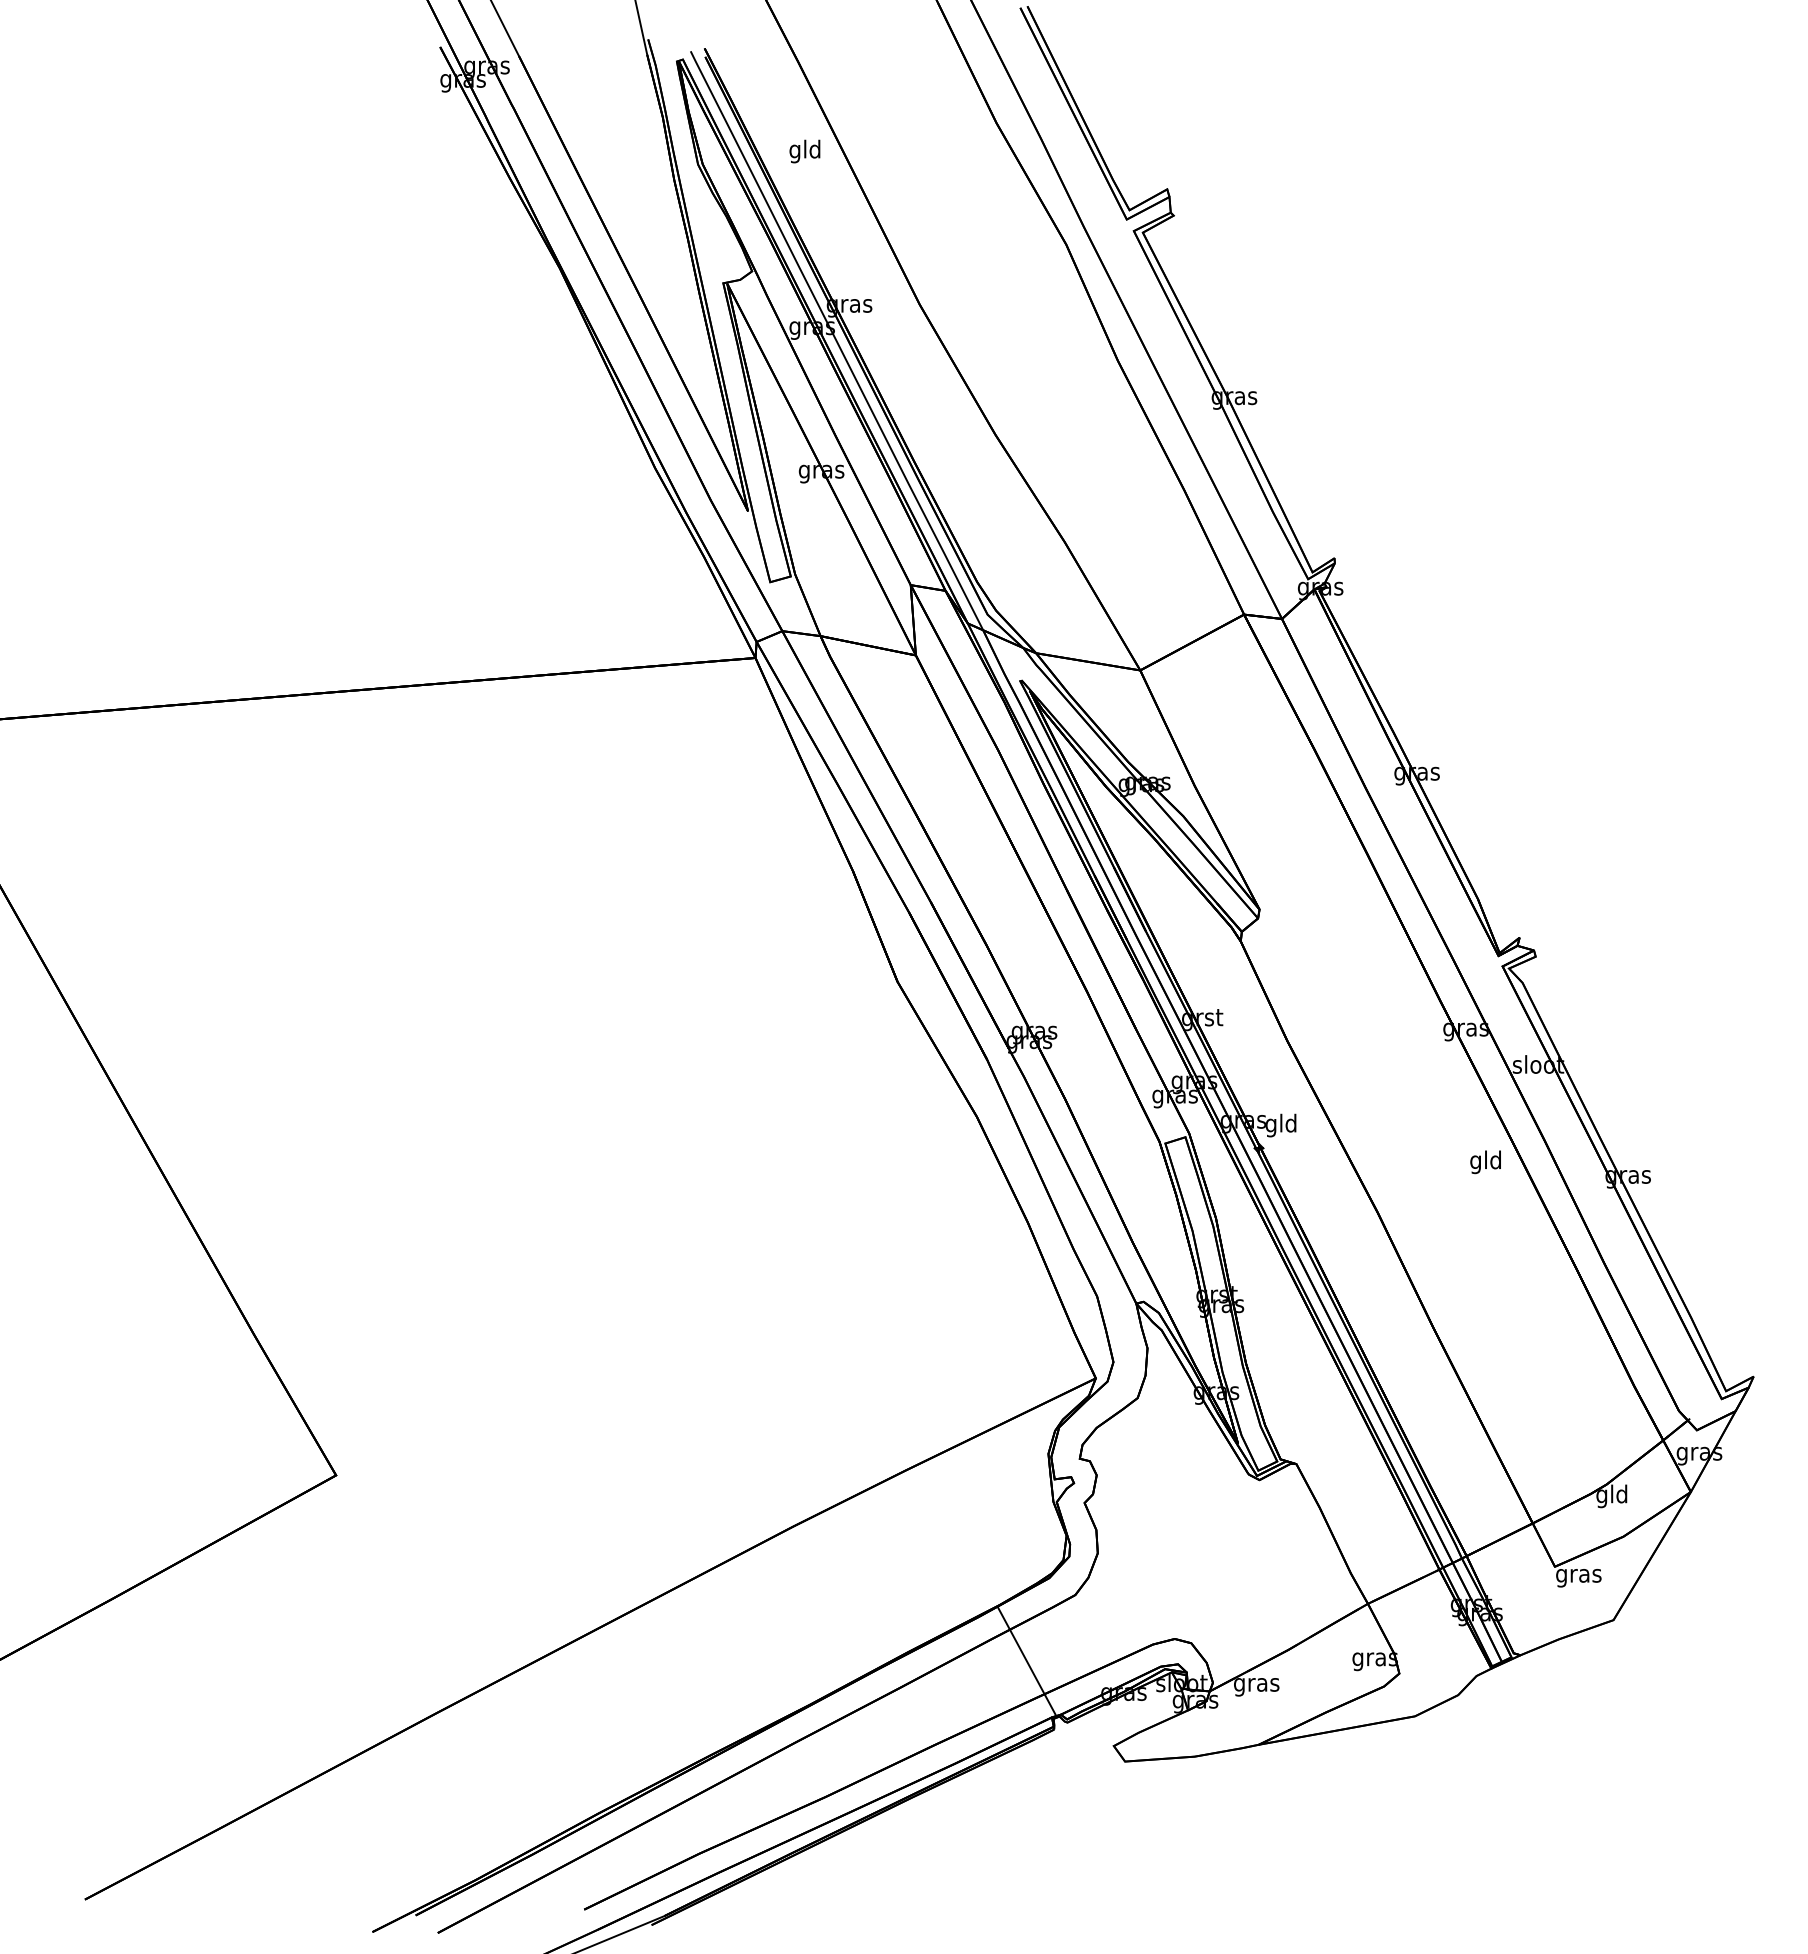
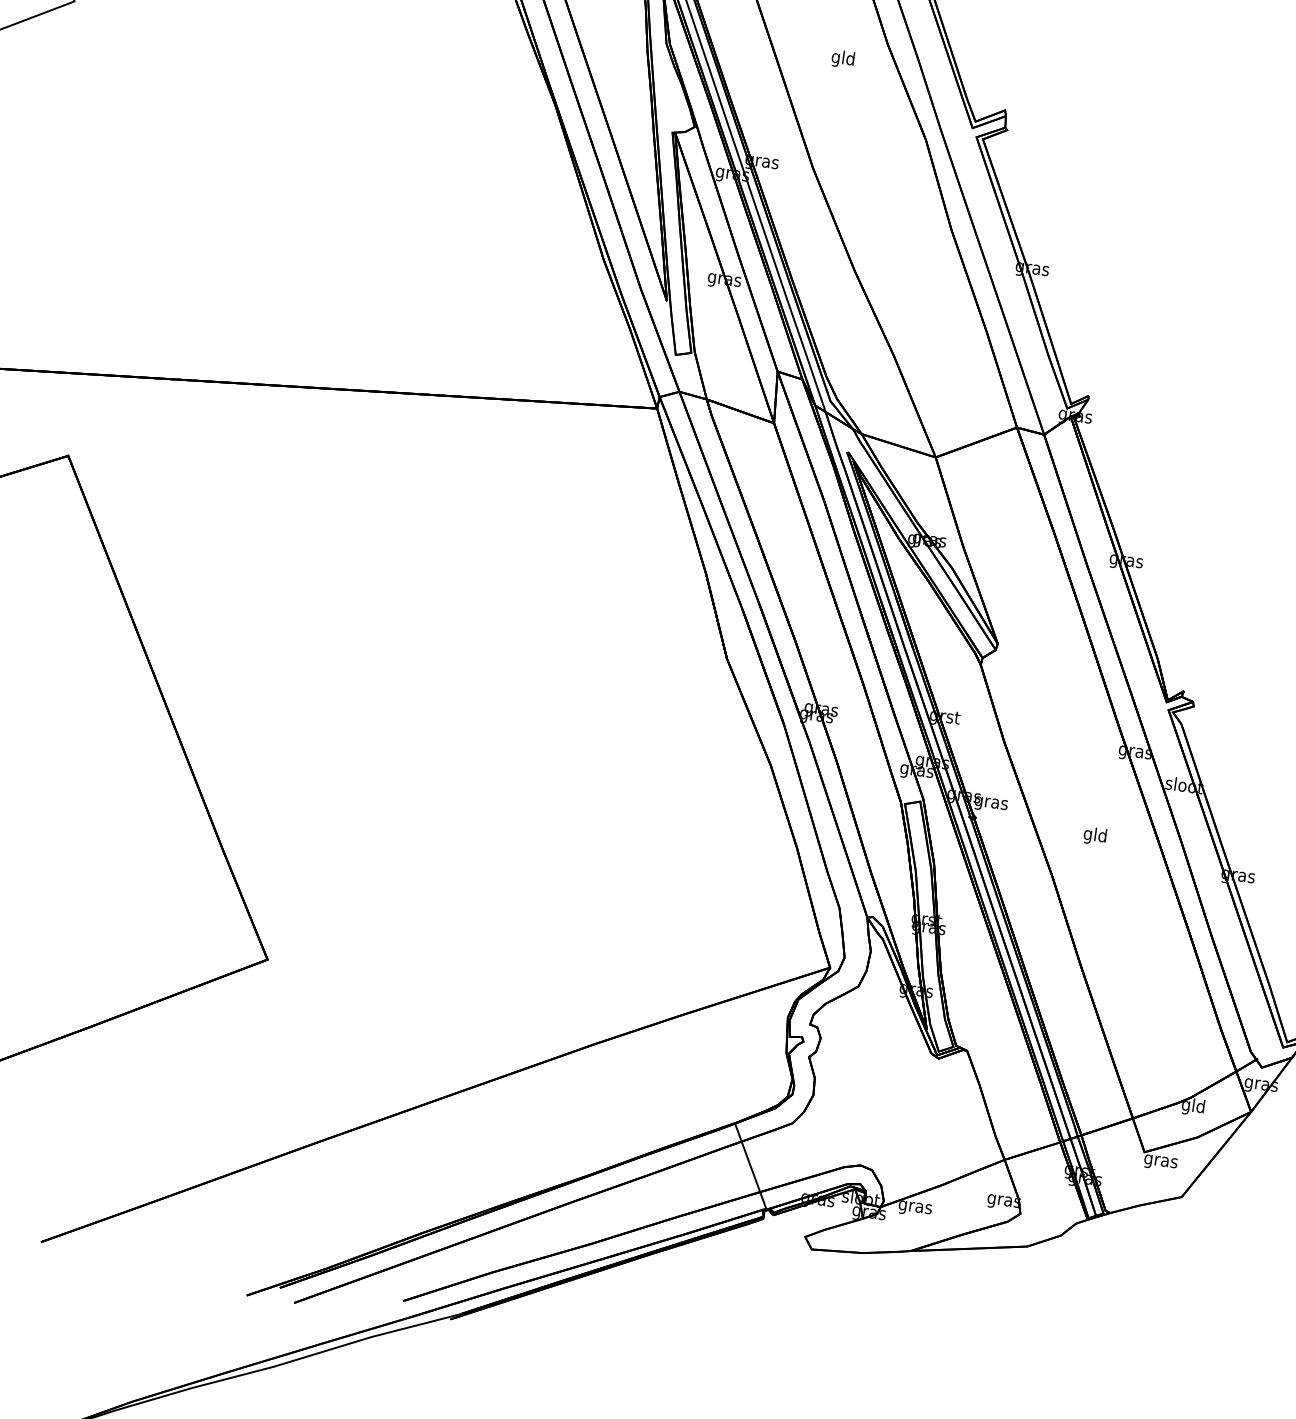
text: (804, 151) -> (842, 59), moved
text: (1281, 1125) -> (991, 803), gld -> gras
text: (1485, 1162) -> (1094, 836), moved

